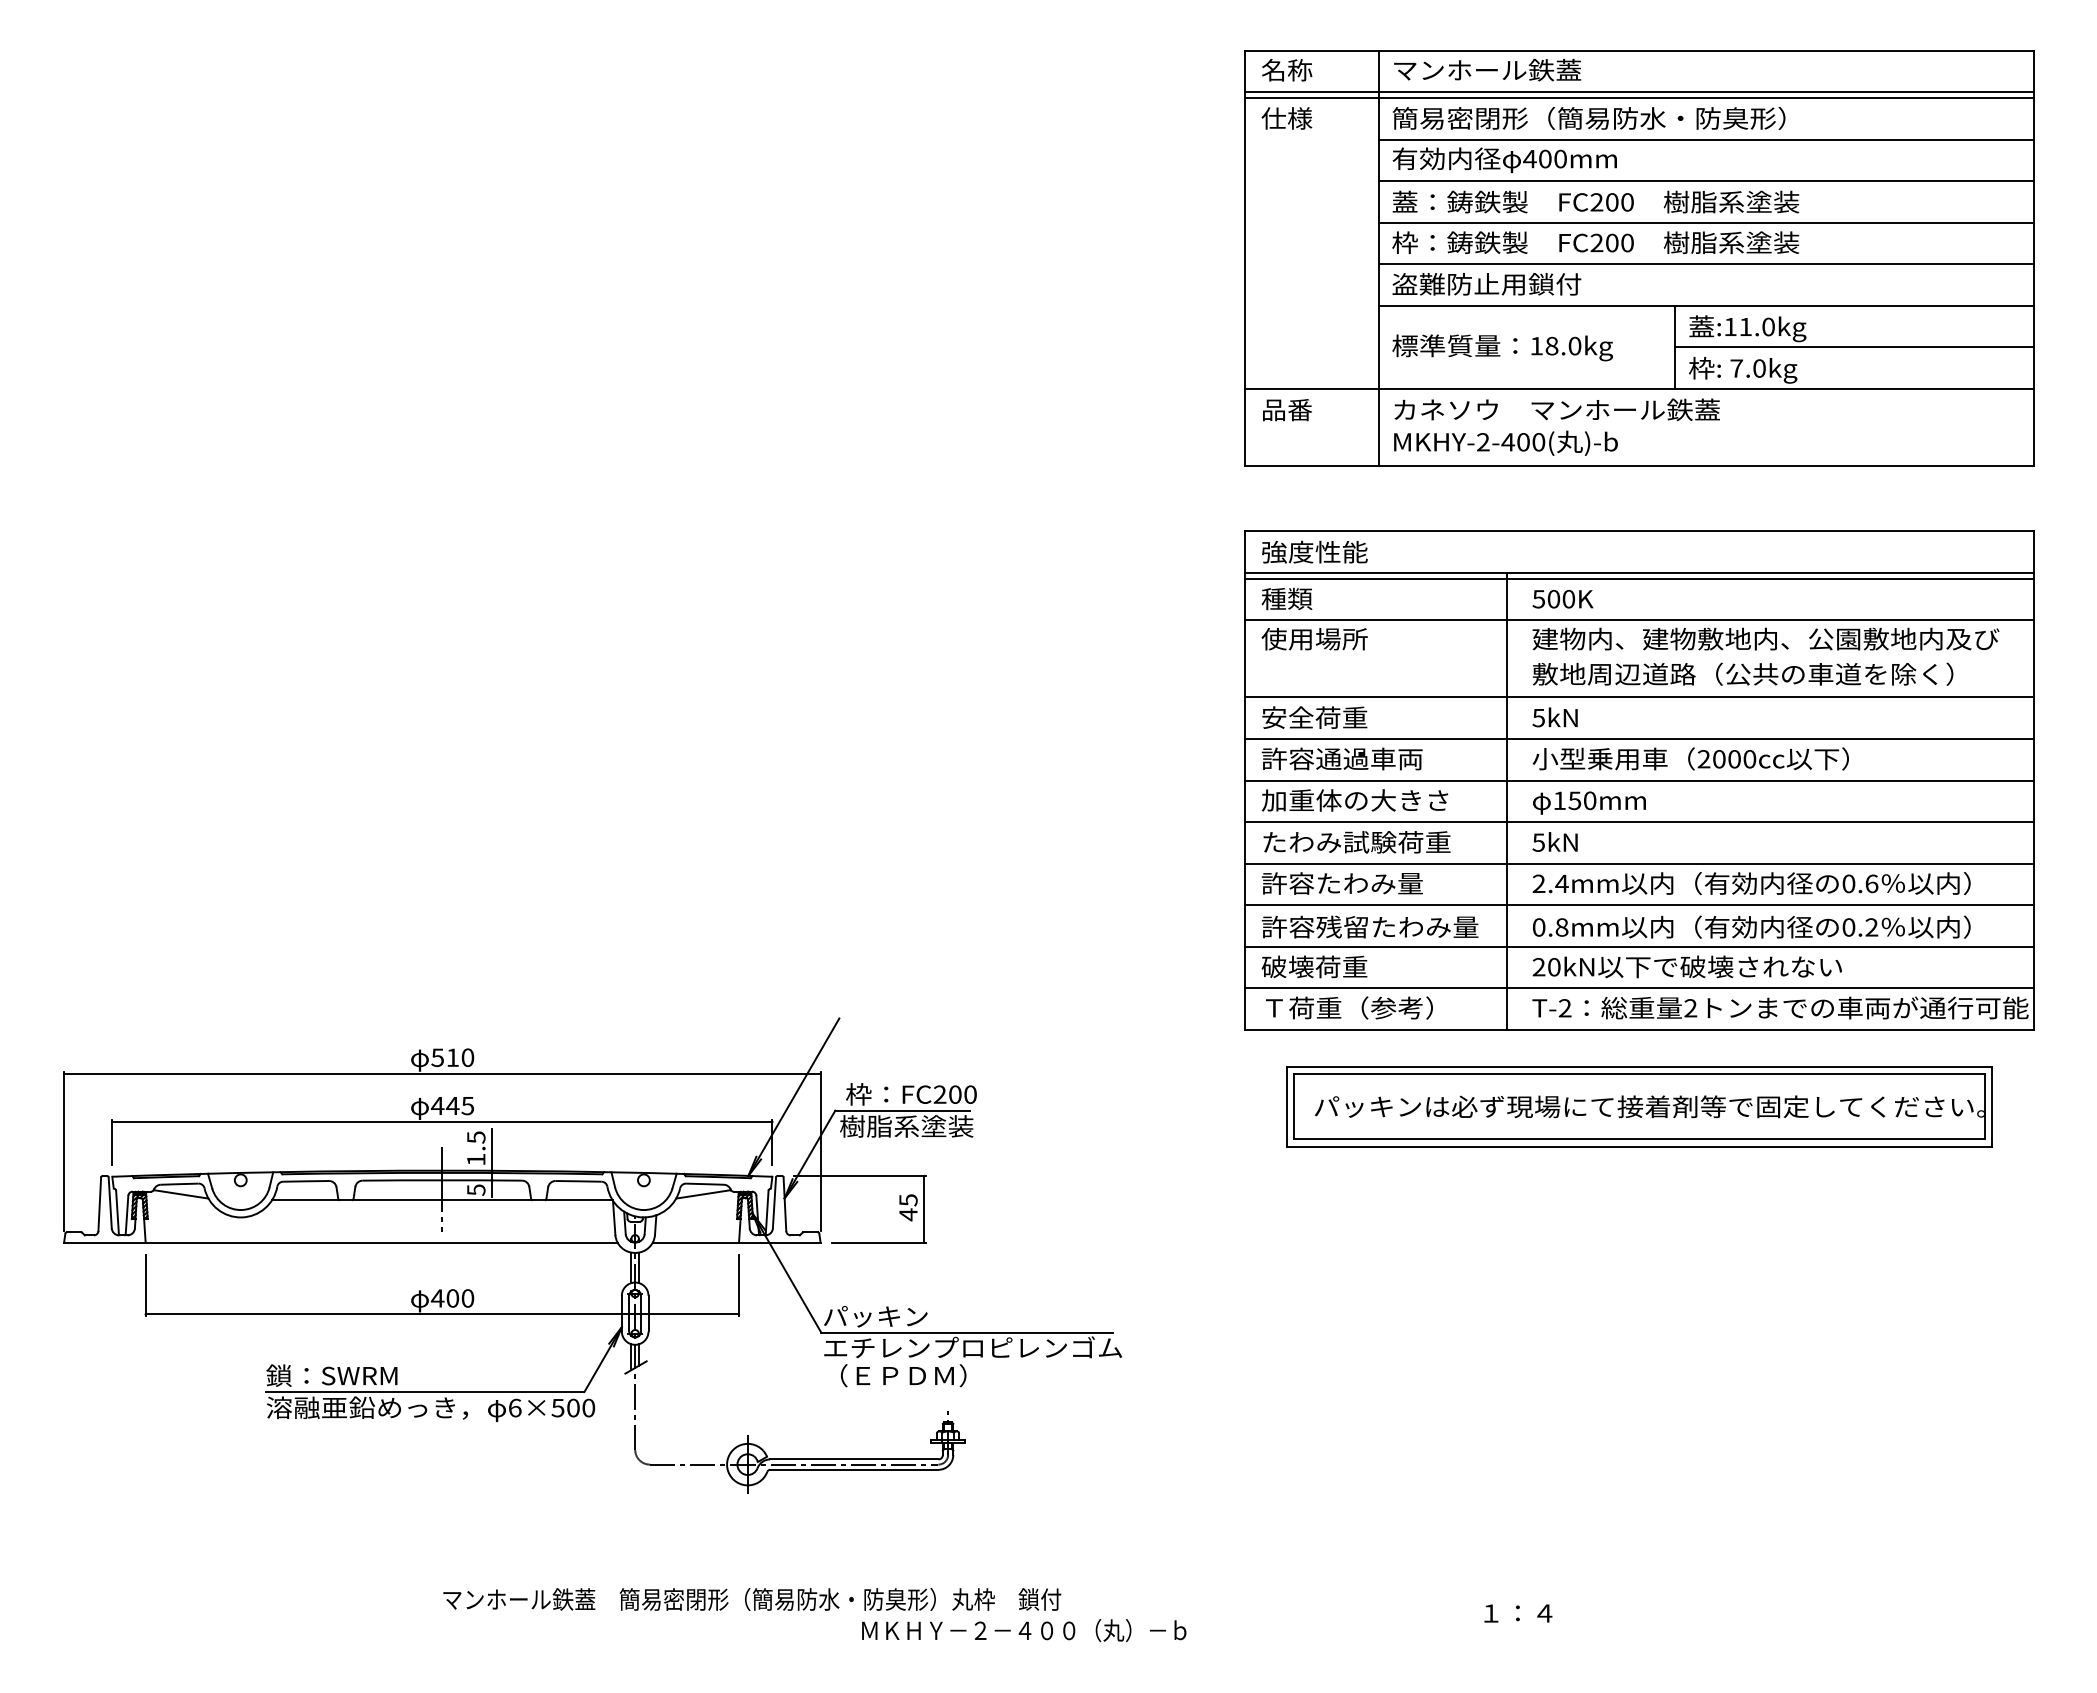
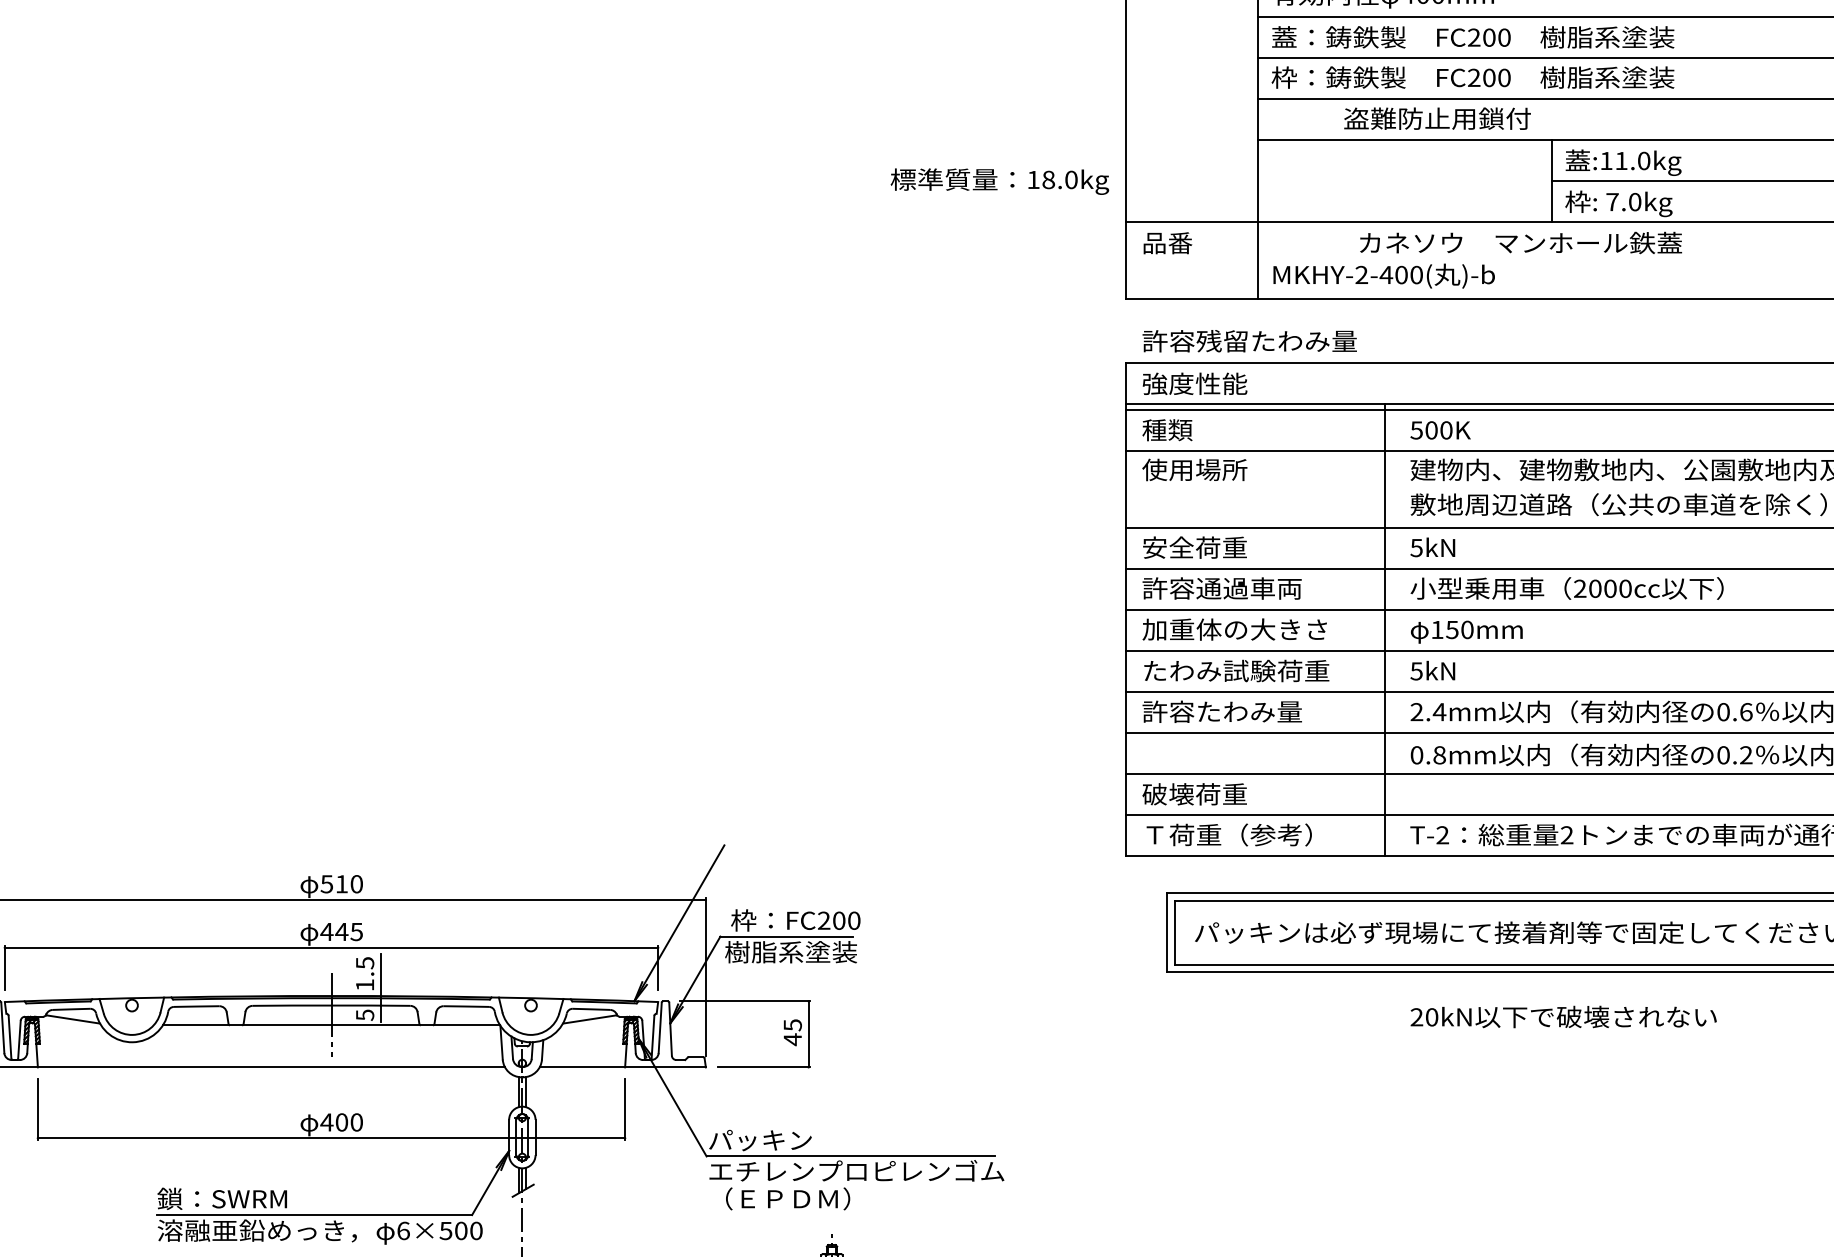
text: (1486, 284) -> (1437, 118), moved
text: (1502, 347) -> (999, 181), moved
text: (1556, 409) -> (1520, 242), moved
text: (1369, 926) -> (1249, 340), moved
text: (1686, 966) -> (1562, 1016), moved

